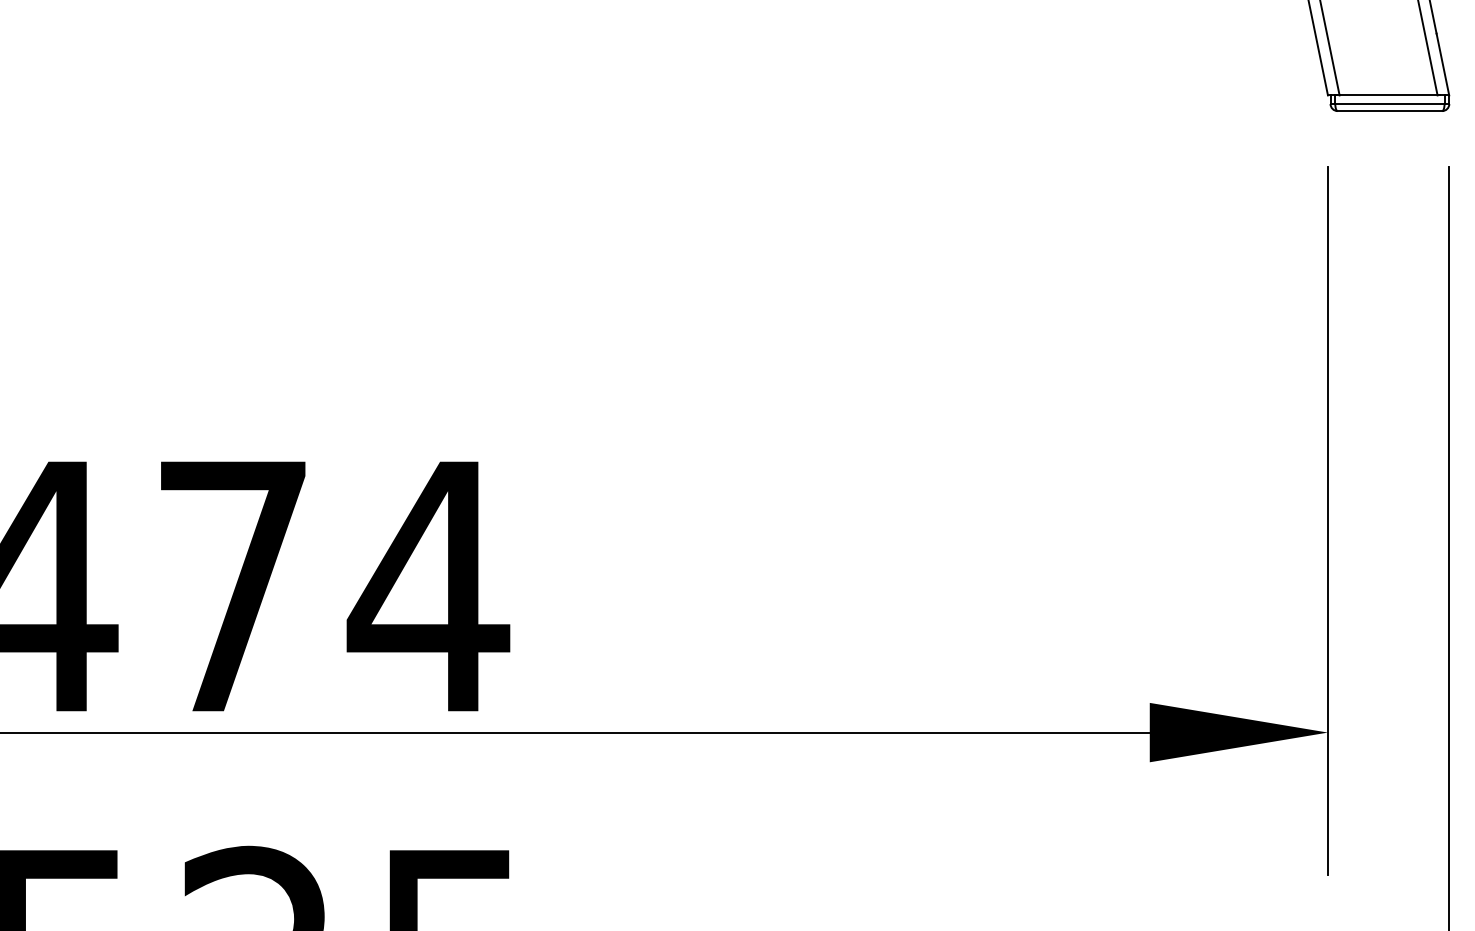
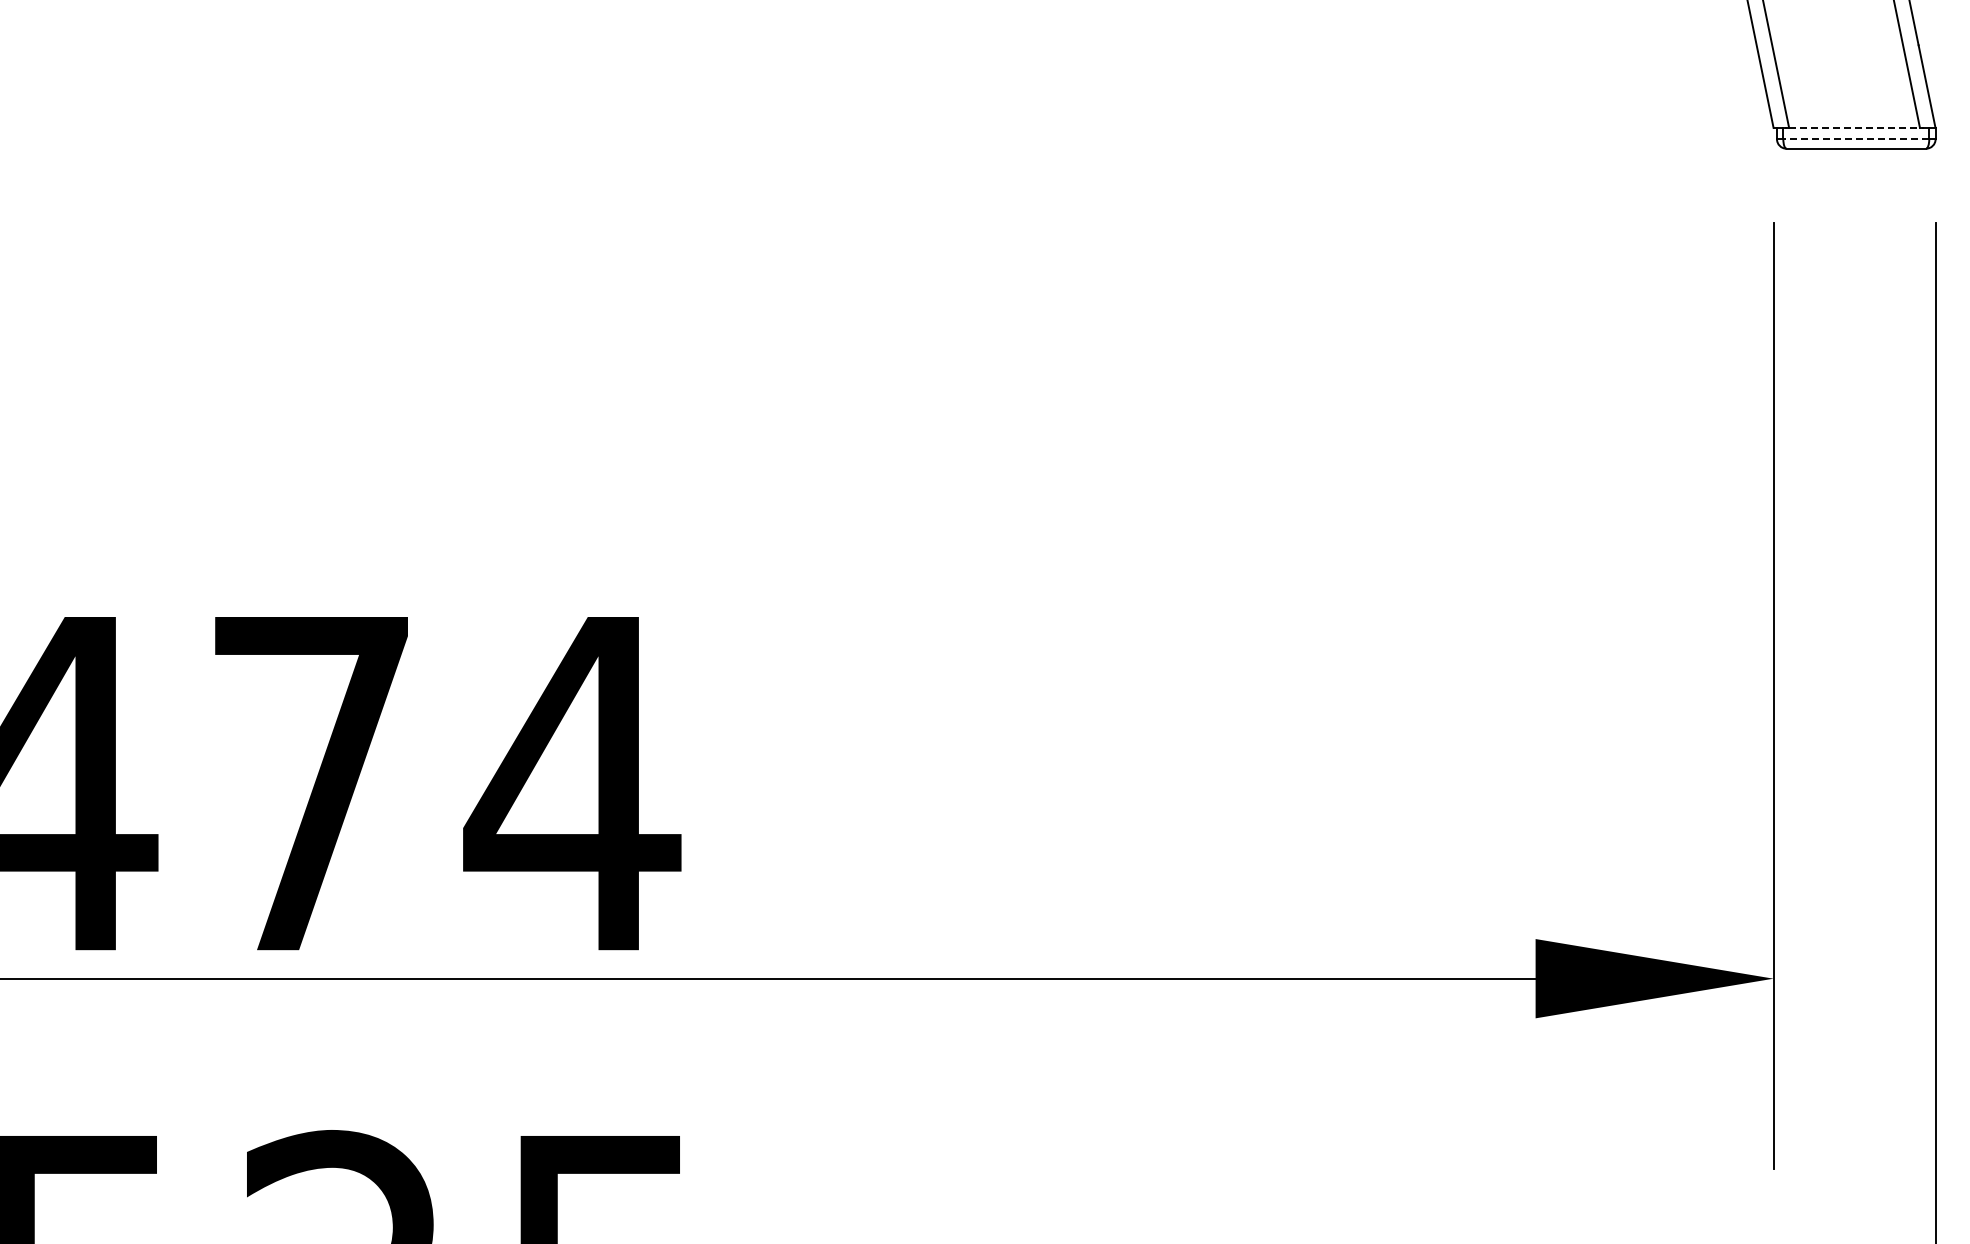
line: (1389, 95) -> (1855, 127), solid -> dashed
line: (1390, 104) -> (1856, 139), solid -> dashed

